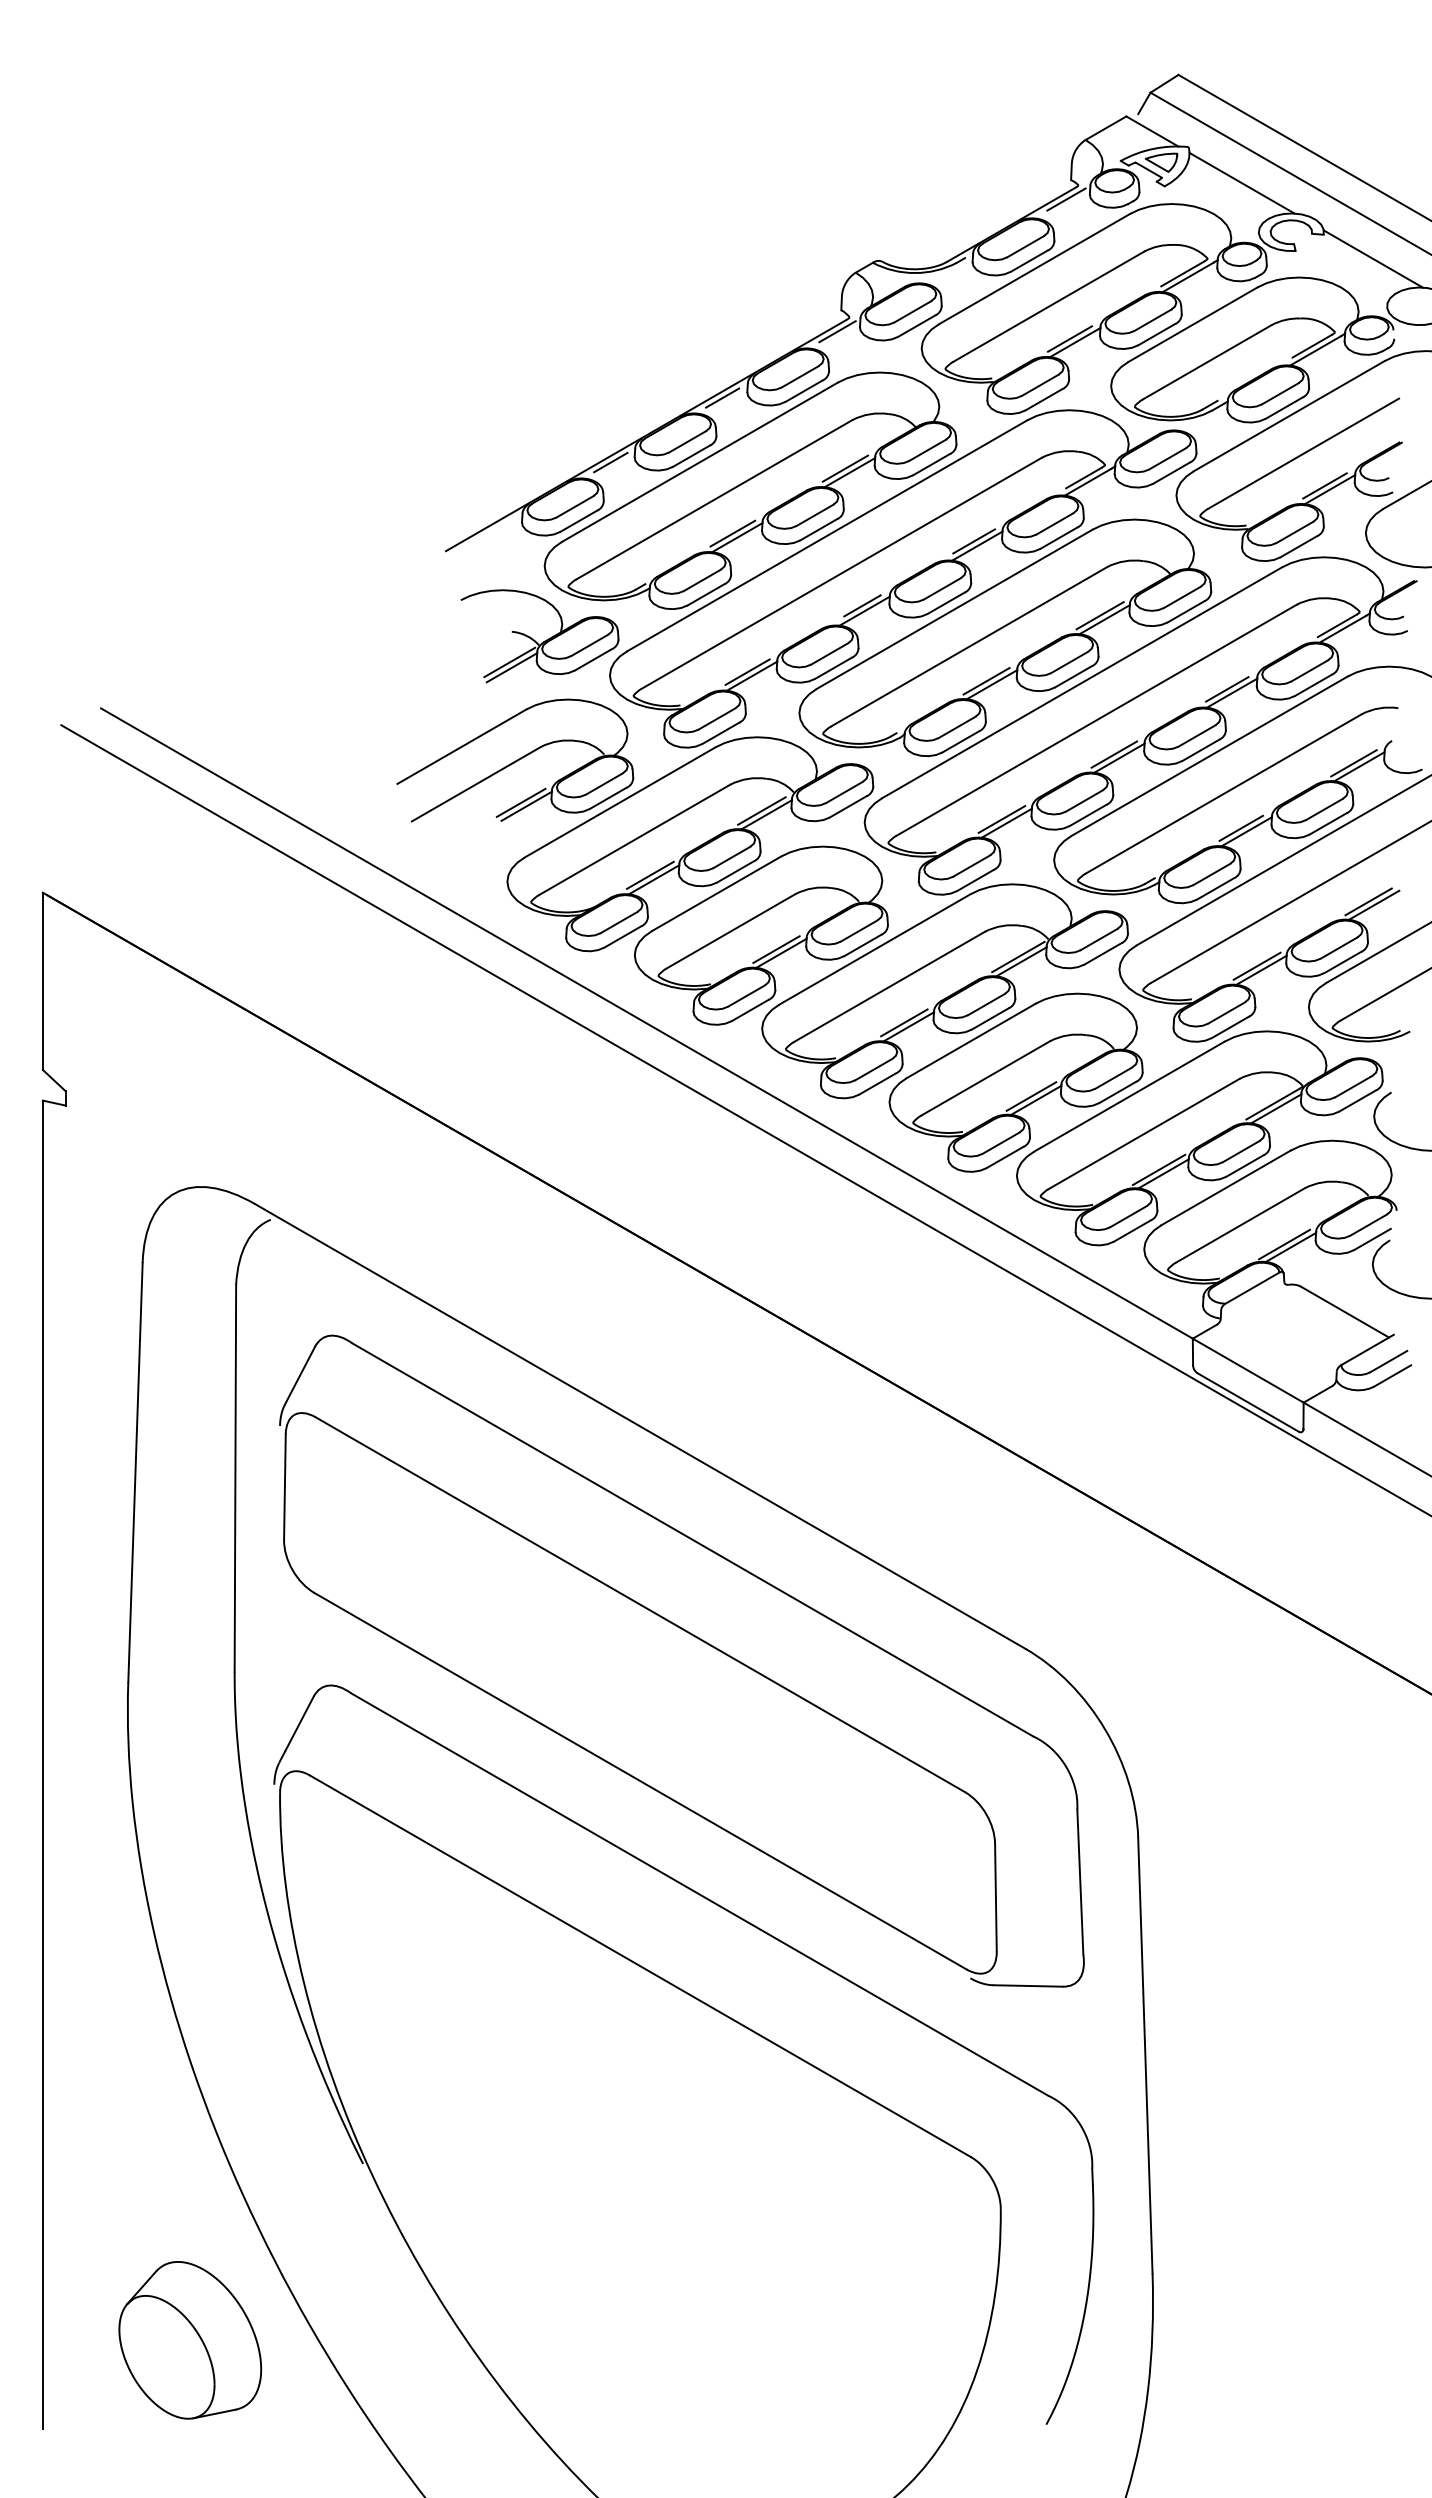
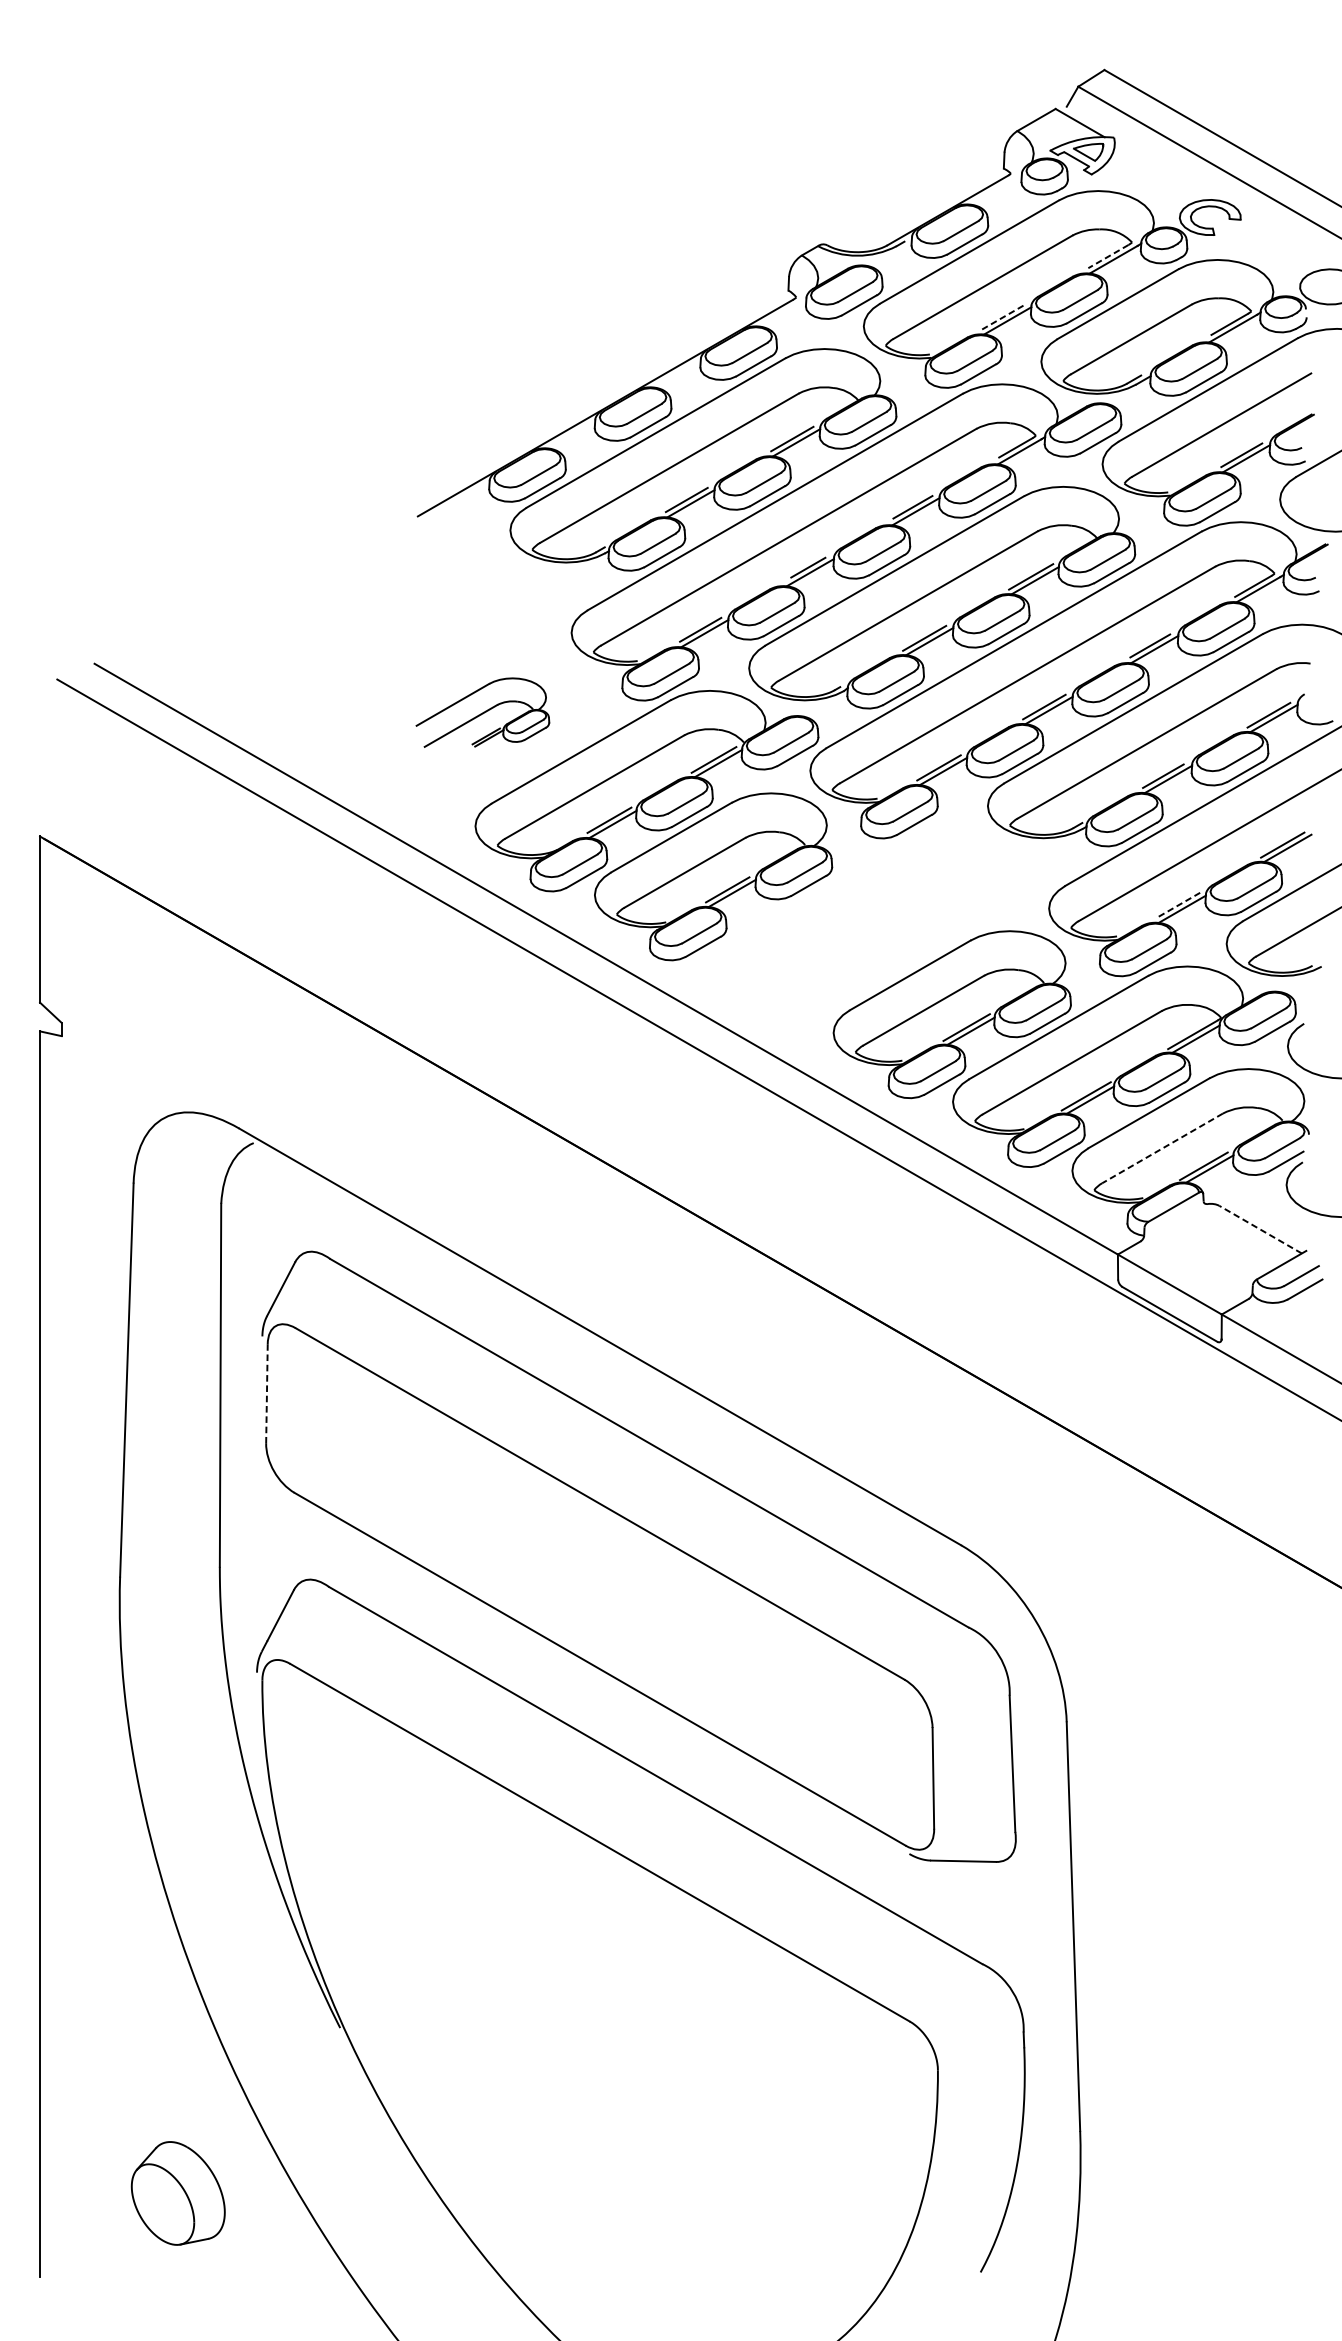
line: (1241, 182) -> (1163, 170), removed
line: (1066, 199) -> (999, 186), removed
line: (1372, 258) -> (1286, 242), removed
line: (1182, 273) -> (1108, 256), solid -> dashed
line: (837, 331) -> (784, 310), removed
line: (1069, 339) -> (1002, 318), solid -> dashed
line: (722, 397) -> (677, 372), removed
line: (610, 462) -> (572, 433), removed
part: (539, 636) -> (505, 596), removed
part: (515, 760) -> (483, 712), size x0.6
line: (1256, 966) -> (1177, 905), solid -> dashed
part: (944, 991) -> (885, 929), removed
line: (1239, 1225) -> (1161, 1148), solid -> dashed
line: (1345, 1312) -> (1261, 1230), solid -> dashed
line: (284, 1487) -> (266, 1394), solid -> dashed
part: (190, 2340) -> (178, 2193), size x0.7

